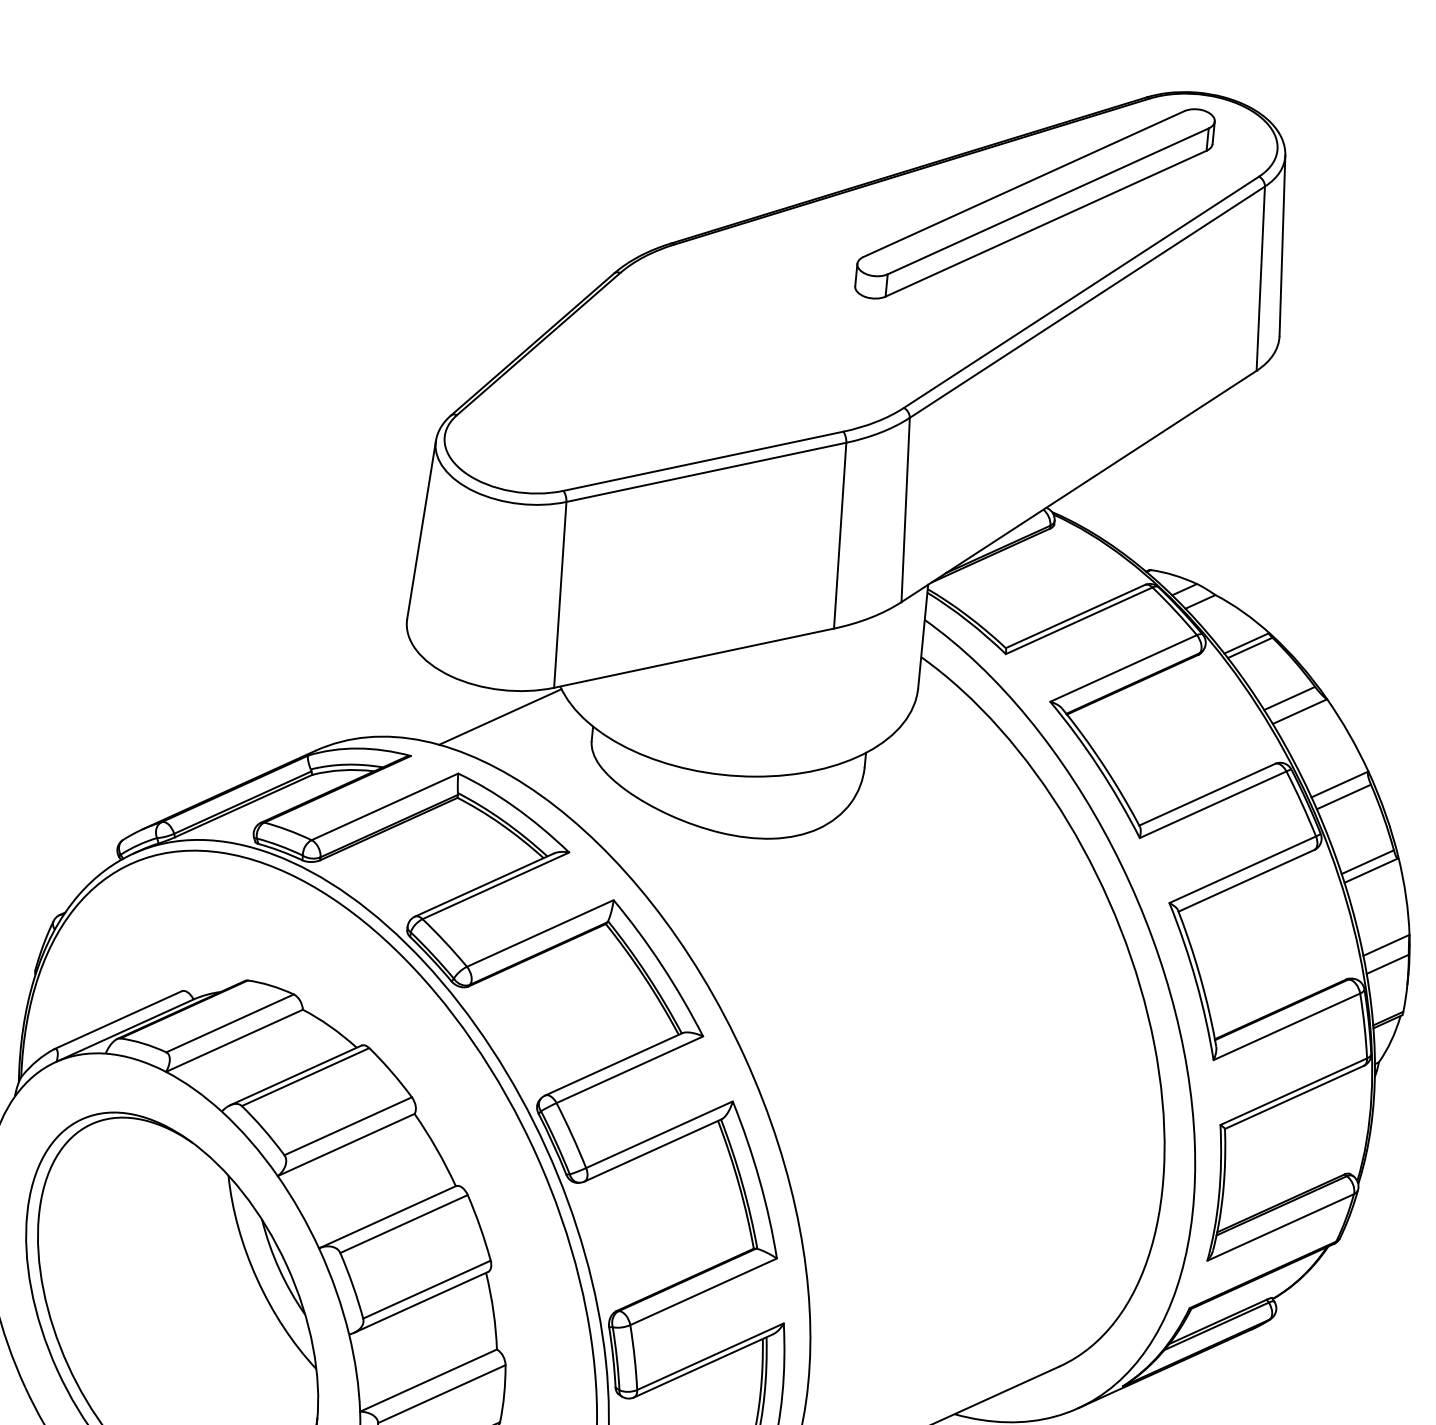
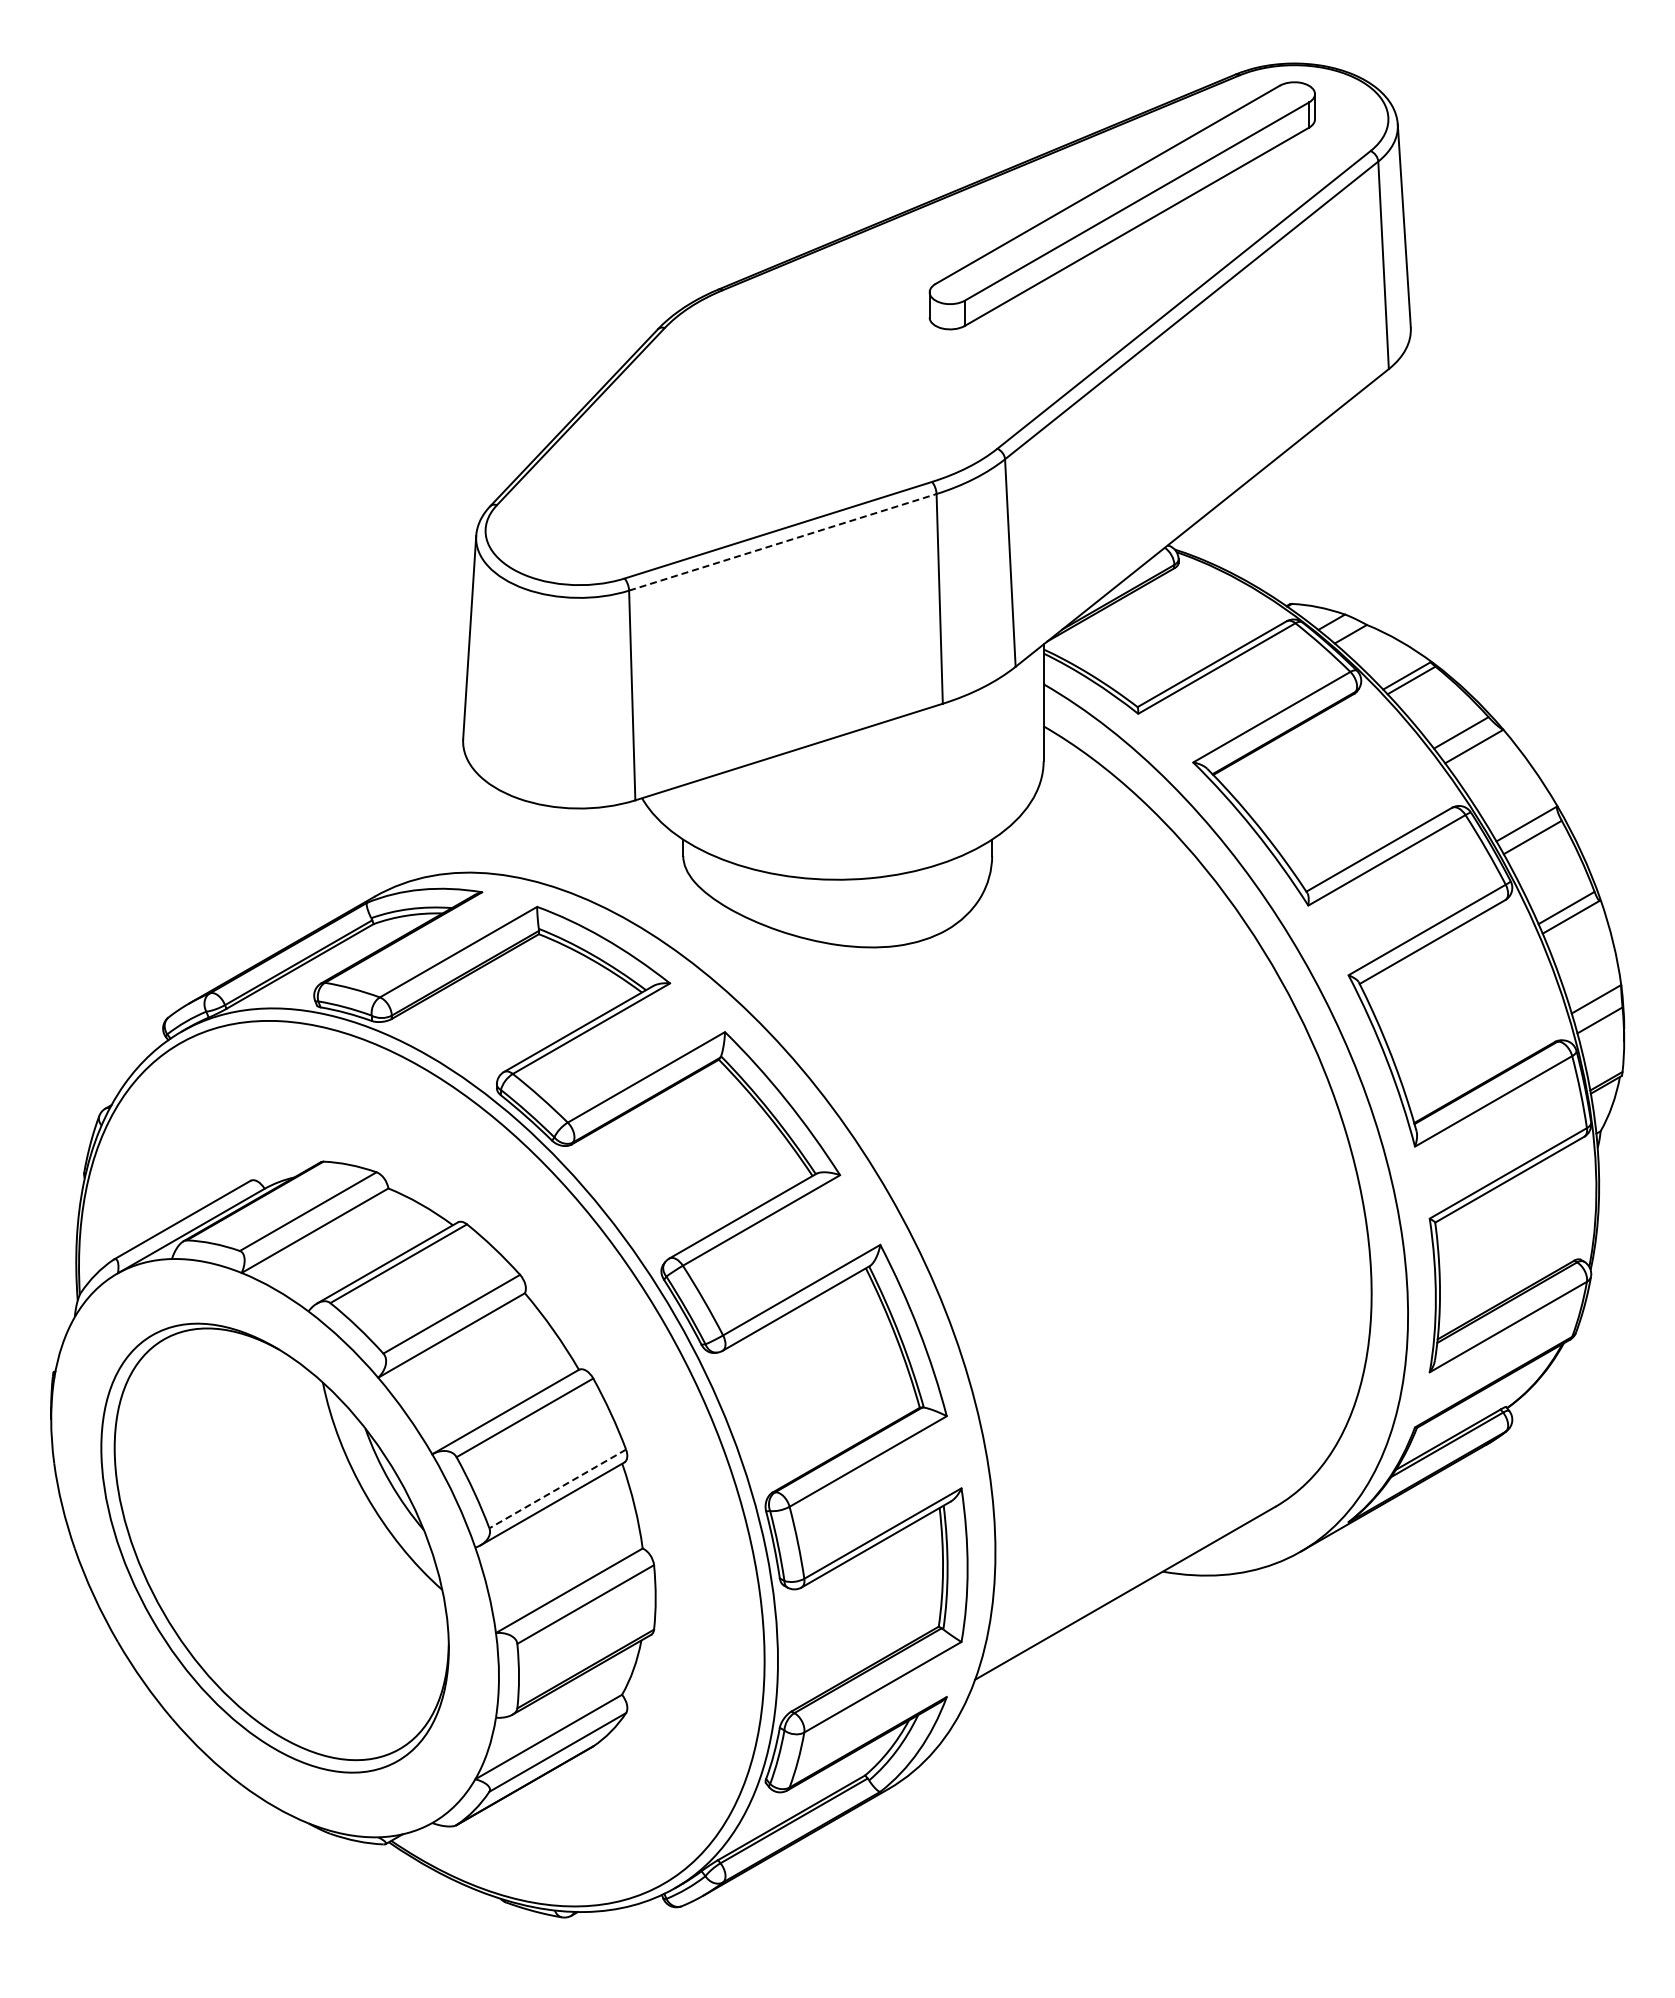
line: (706, 472) -> (783, 542), solid -> dashed
line: (499, 716) -> (577, 838), removed
line: (426, 1289) -> (557, 1488), solid -> dashed

